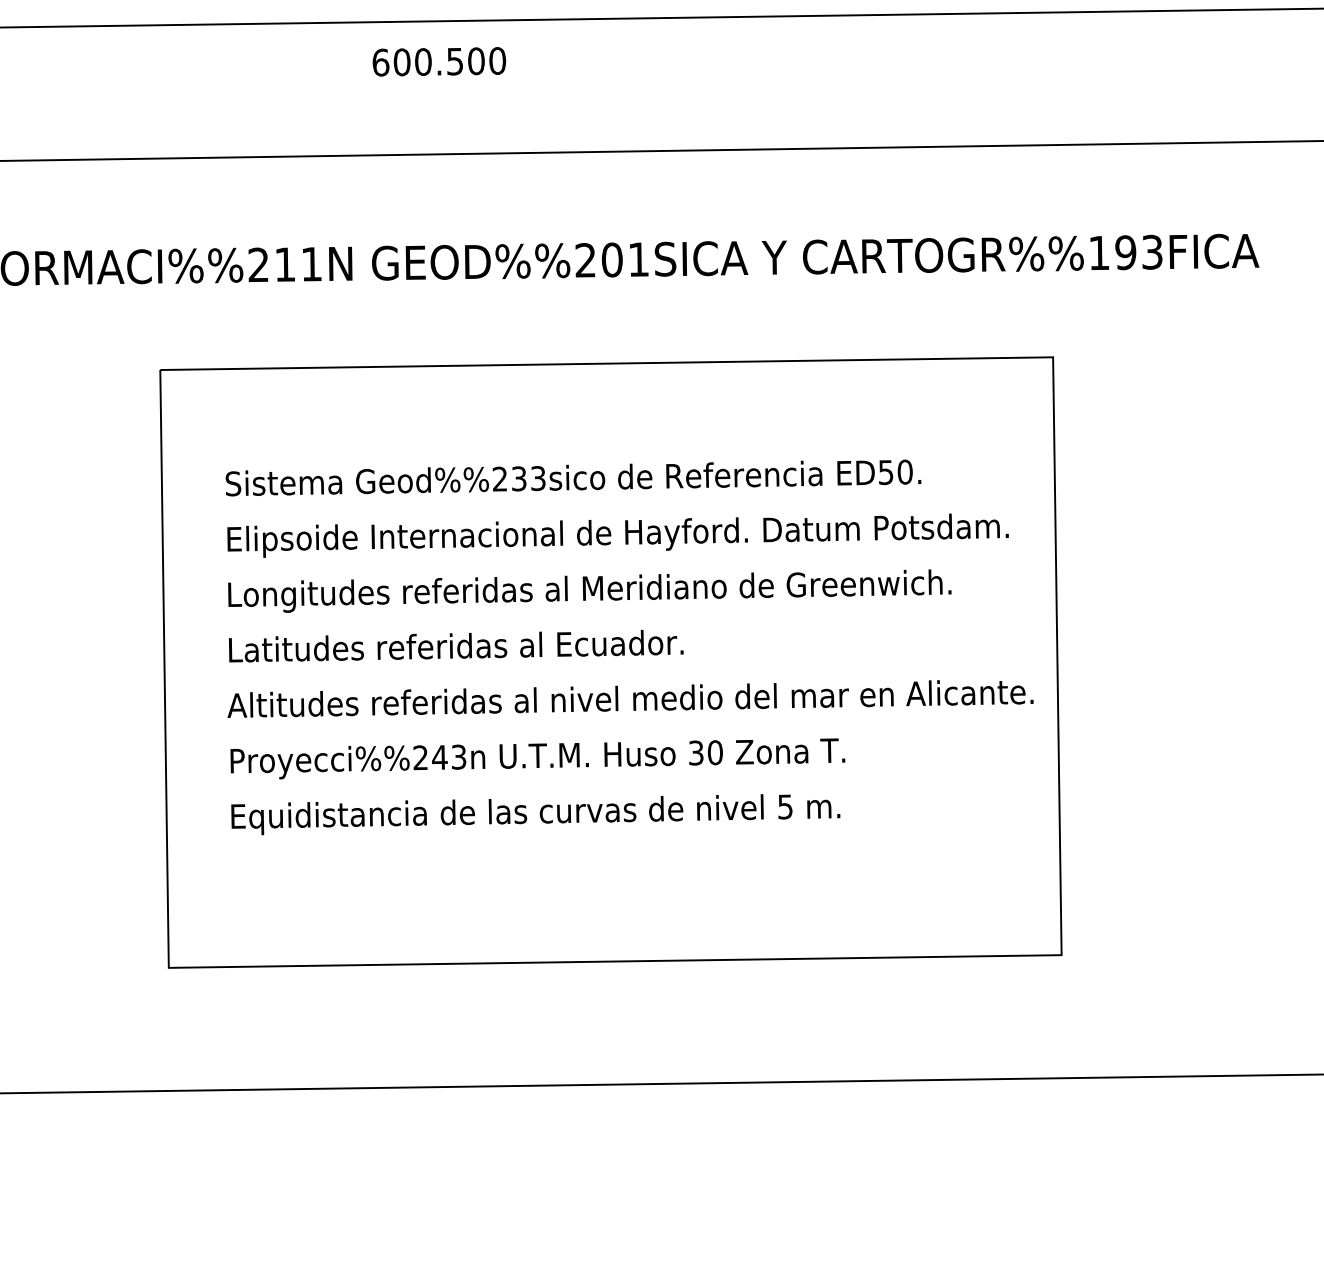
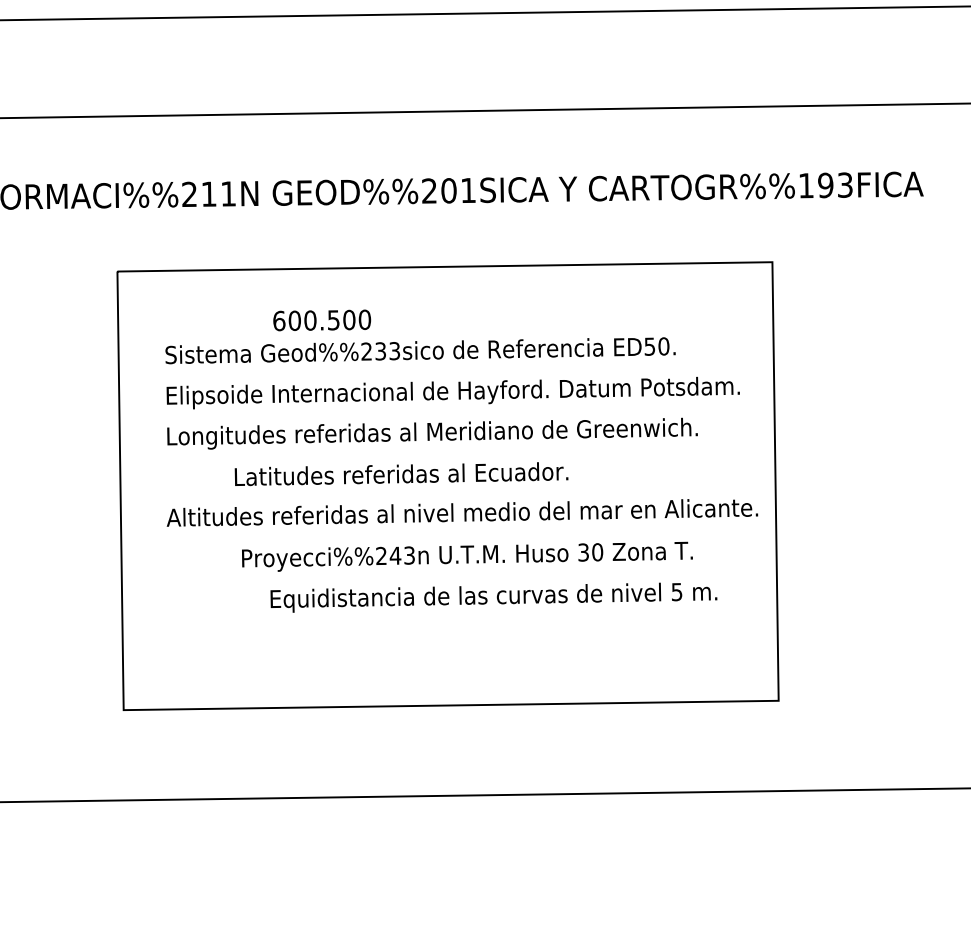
text: (439, 61) -> (322, 320), moved
text: (456, 646) -> (401, 474), moved
text: (537, 758) -> (467, 556), moved
text: (535, 814) -> (493, 597), moved

